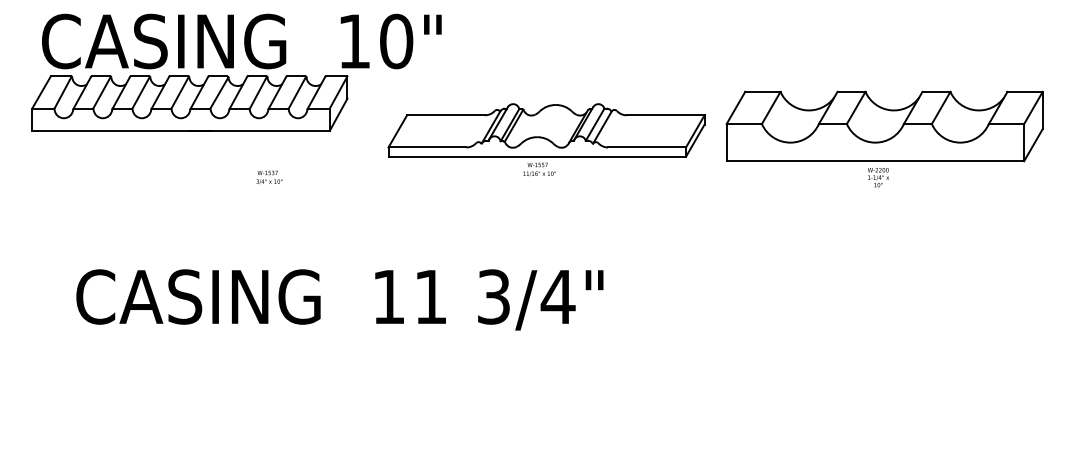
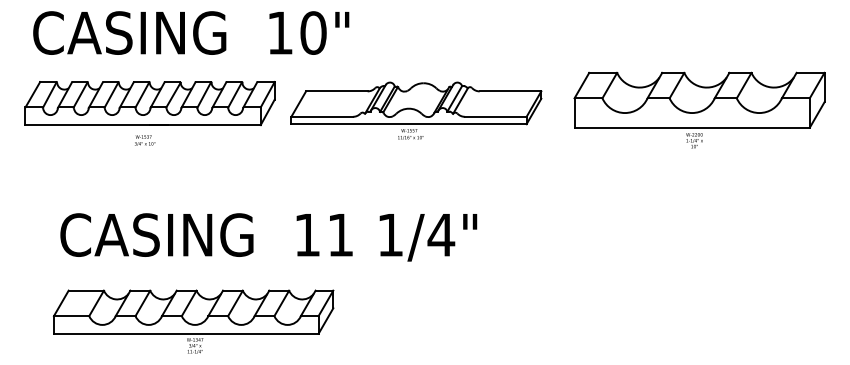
part: (189, 103) -> (149, 103), moved
part: (546, 139) -> (416, 110), moved
text: (269, 177) -> (145, 140), moved
text: (493, 296) -> (390, 234), 3/4" -> 1/4"
part: (244, 406) -> (193, 321), added

